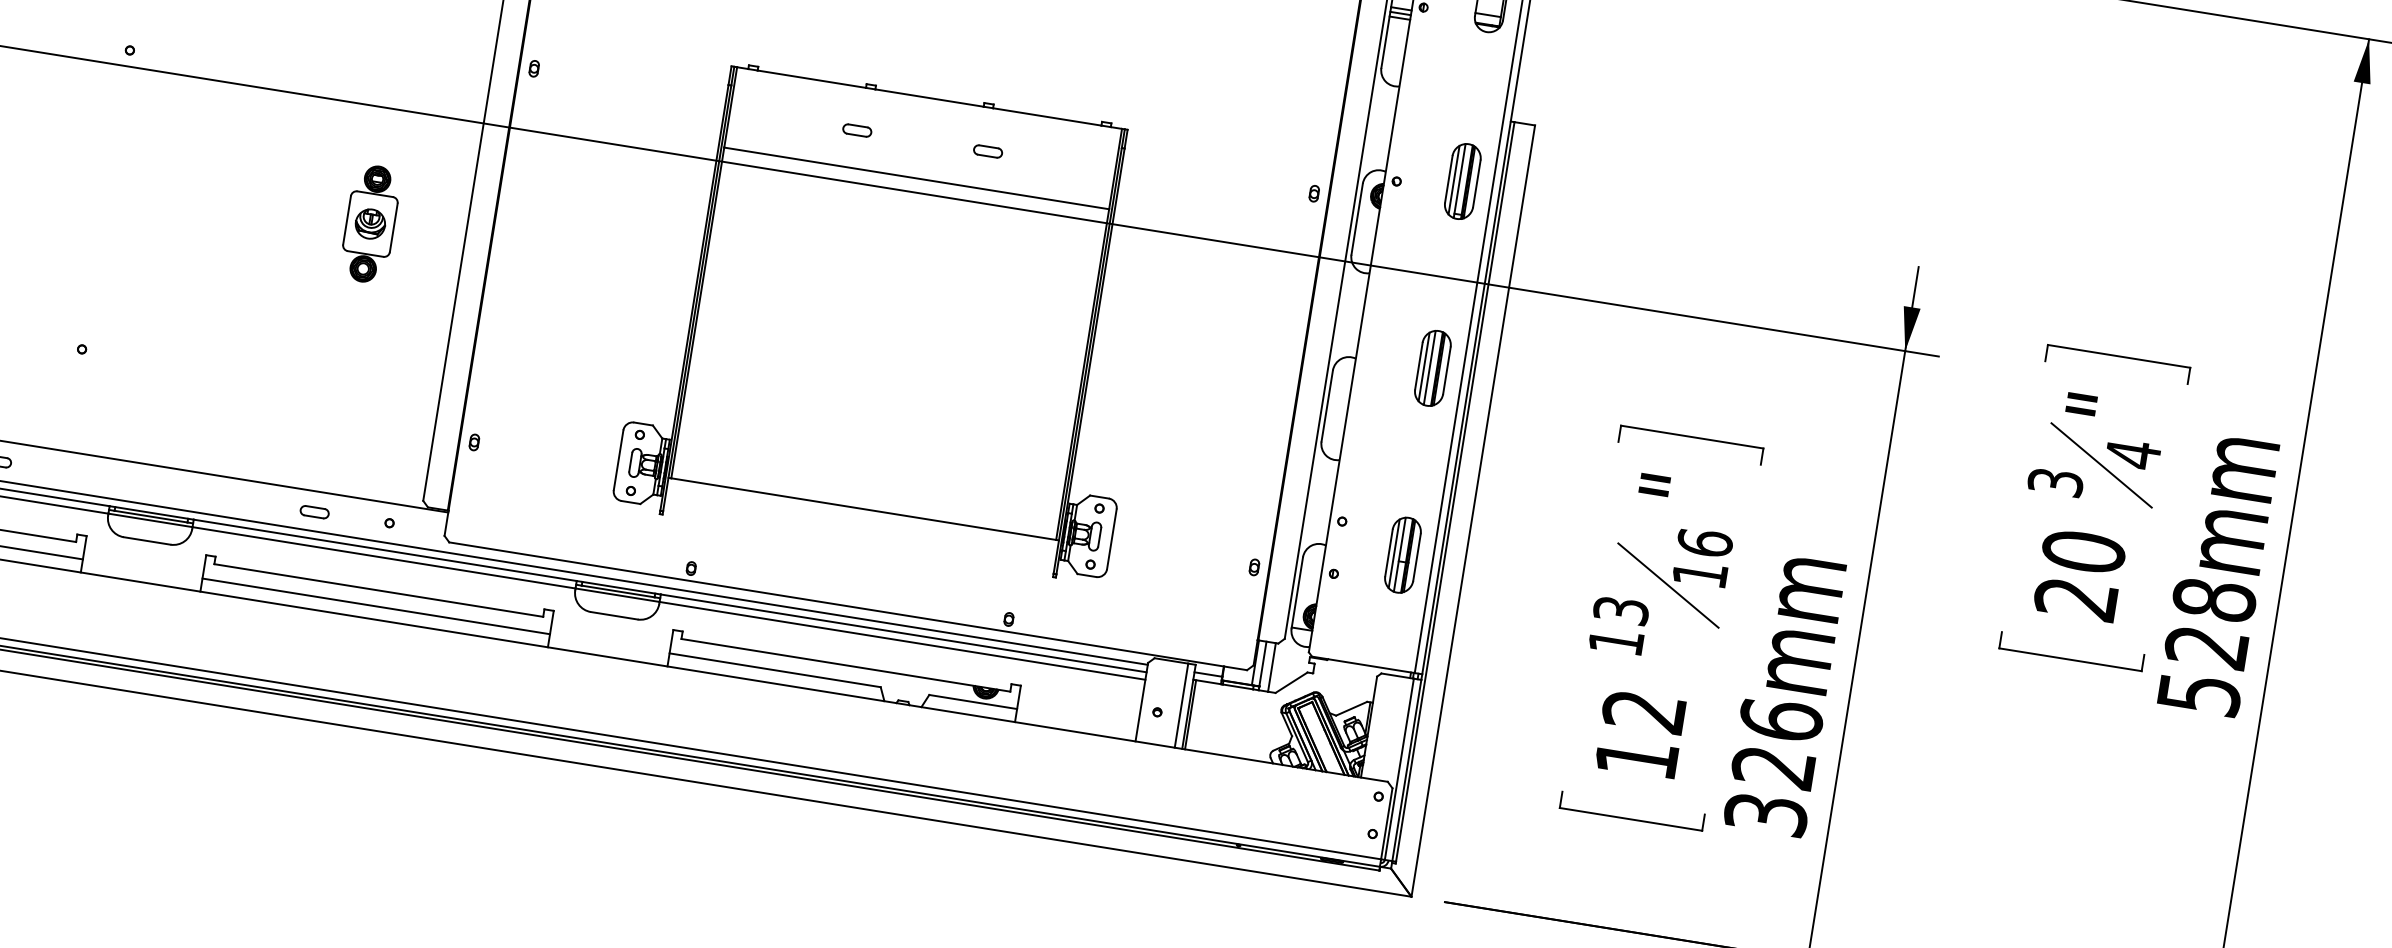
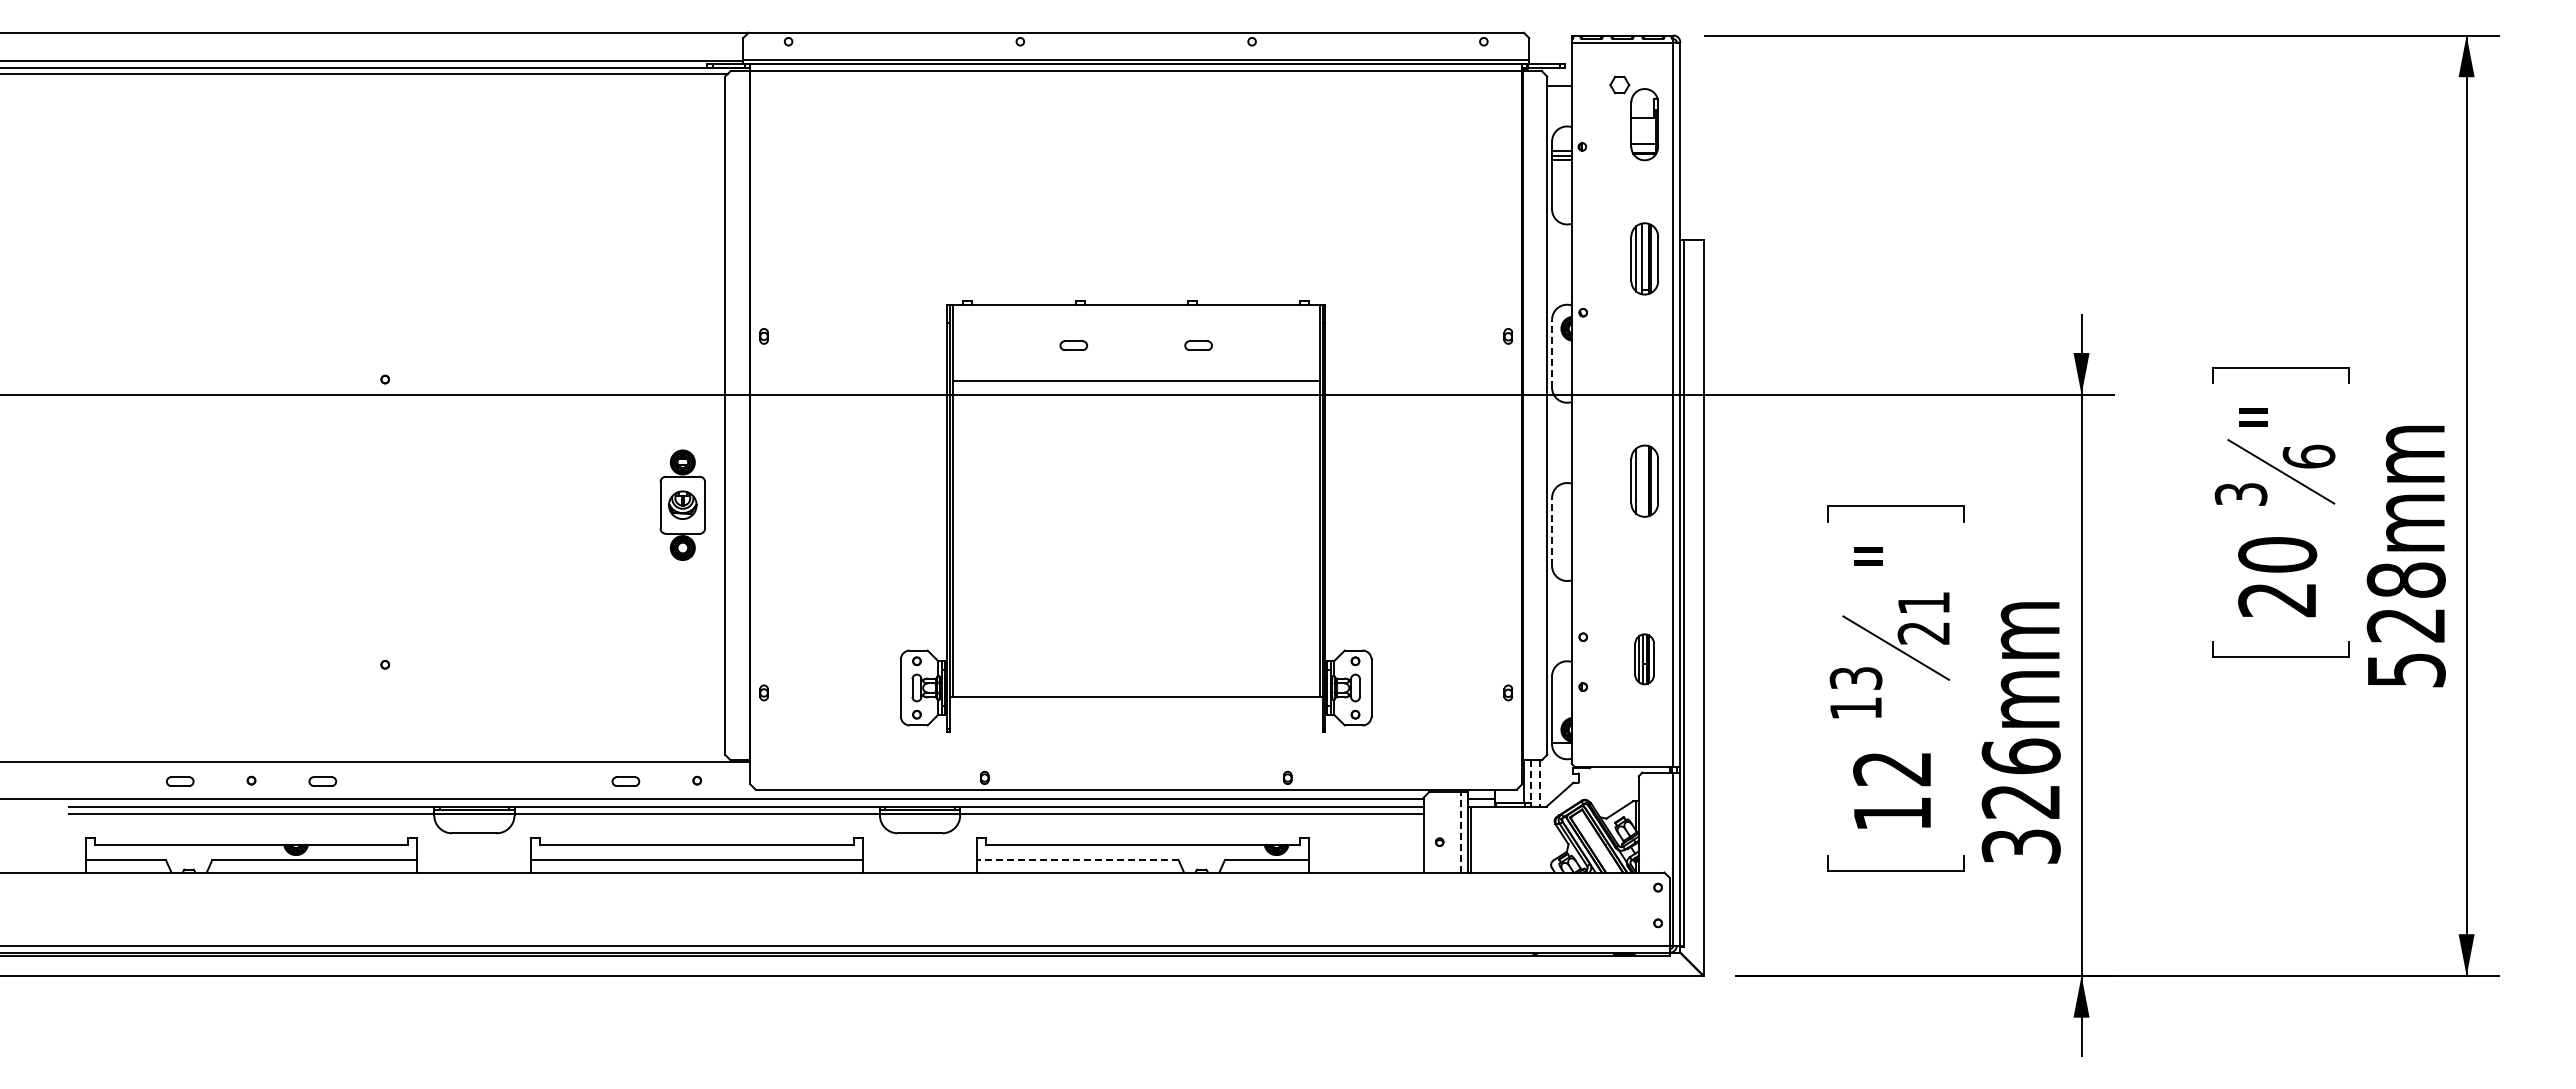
part: (1462, 181) -> (1644, 258), moved
line: (1357, 219) -> (1552, 353), solid -> dashed
part: (370, 223) -> (682, 504), moved
line: (1429, 367) -> (1641, 480), removed
line: (1327, 406) -> (1552, 532), solid -> dashed
text: (2132, 453) -> (2308, 456), 4 -> 6
part: (1402, 554) -> (1644, 658), size x0.7
text: (1702, 558) -> (1923, 617), 16 -> 21
line: (1262, 665) -> (1530, 782), solid -> dashed
line: (1271, 667) -> (1539, 783), solid -> dashed
line: (774, 670) -> (1077, 860), solid -> dashed
line: (1182, 704) -> (1461, 831), solid -> dashed

